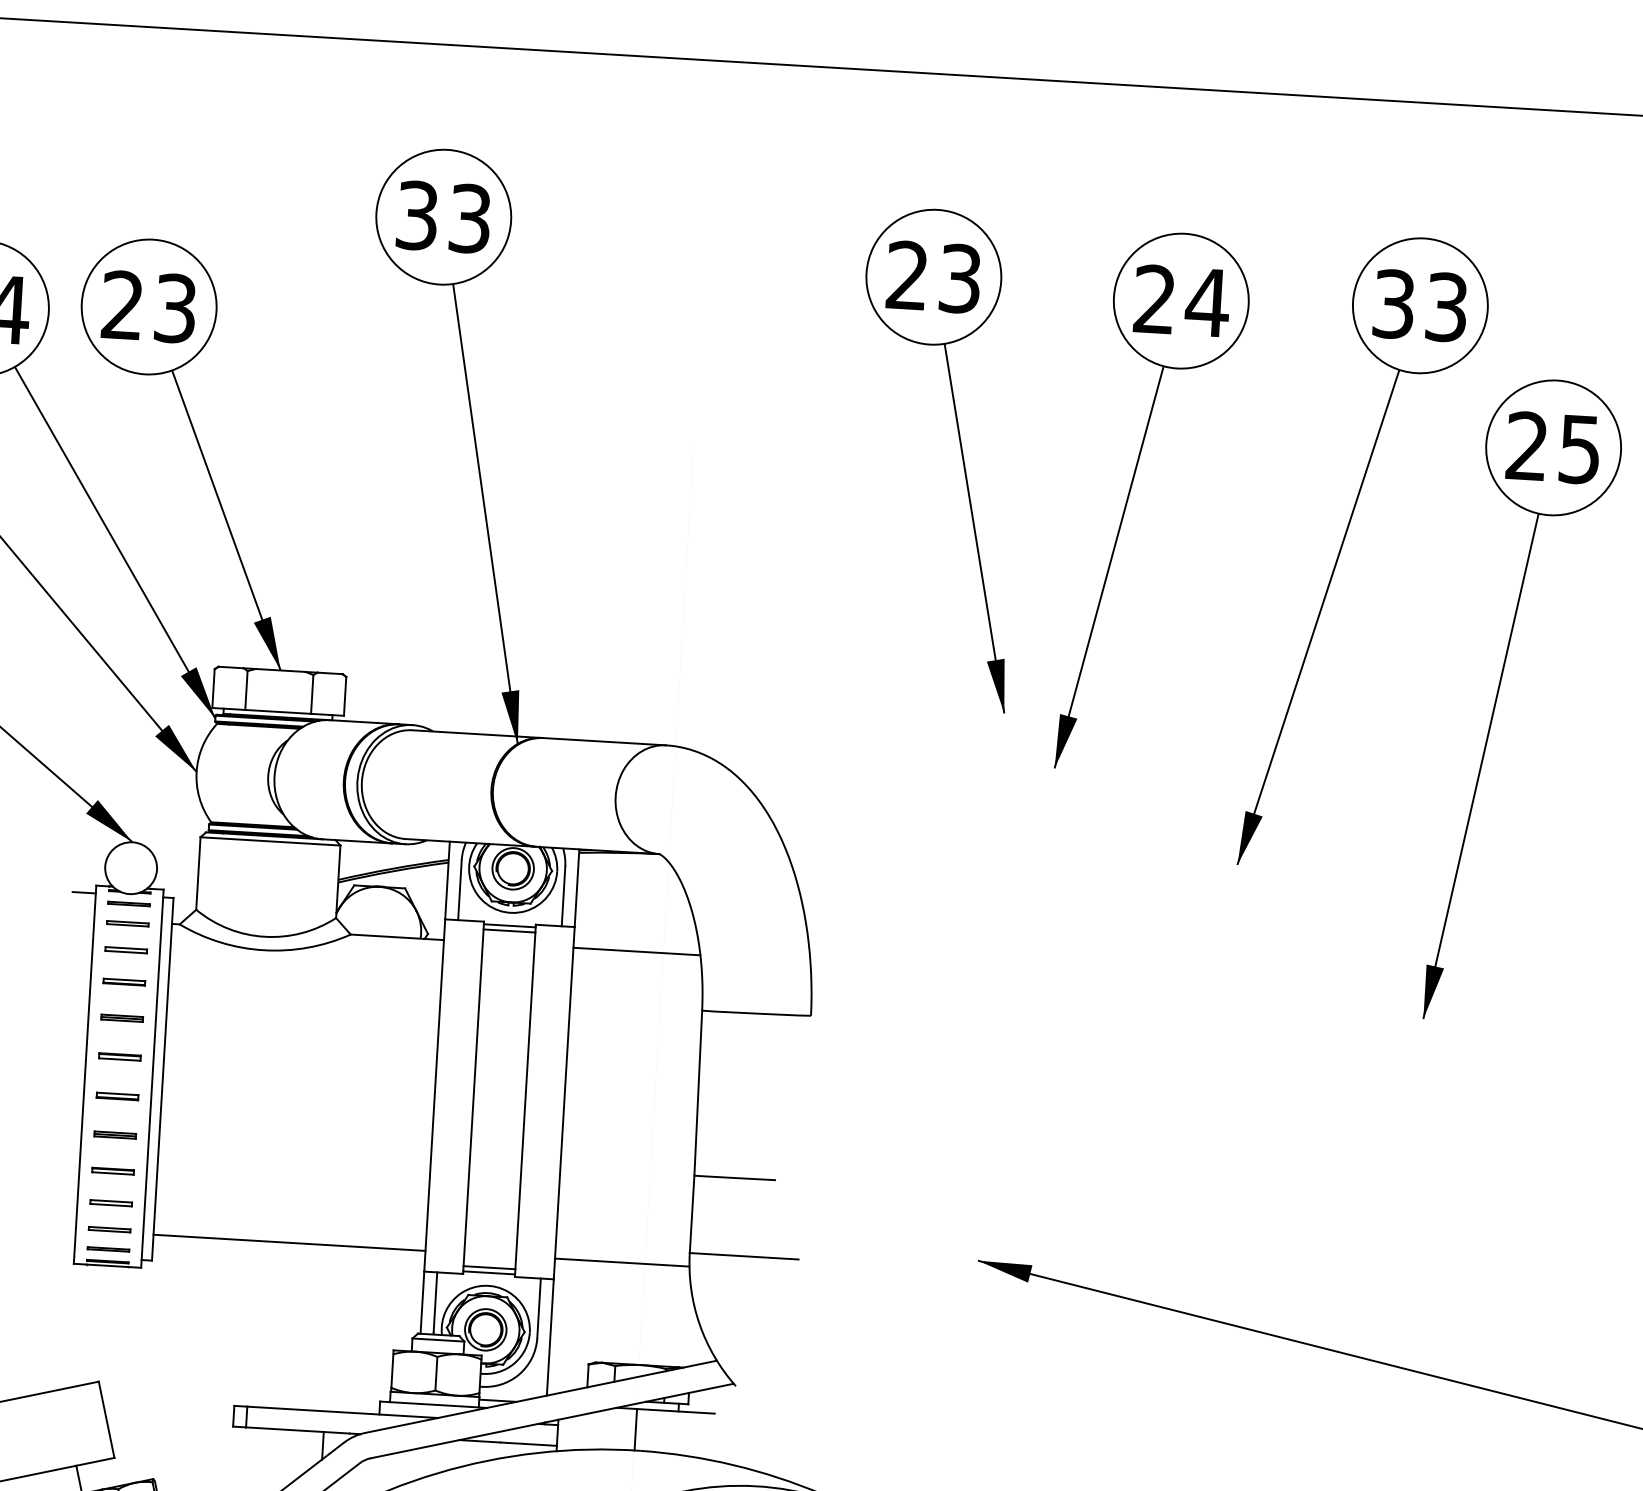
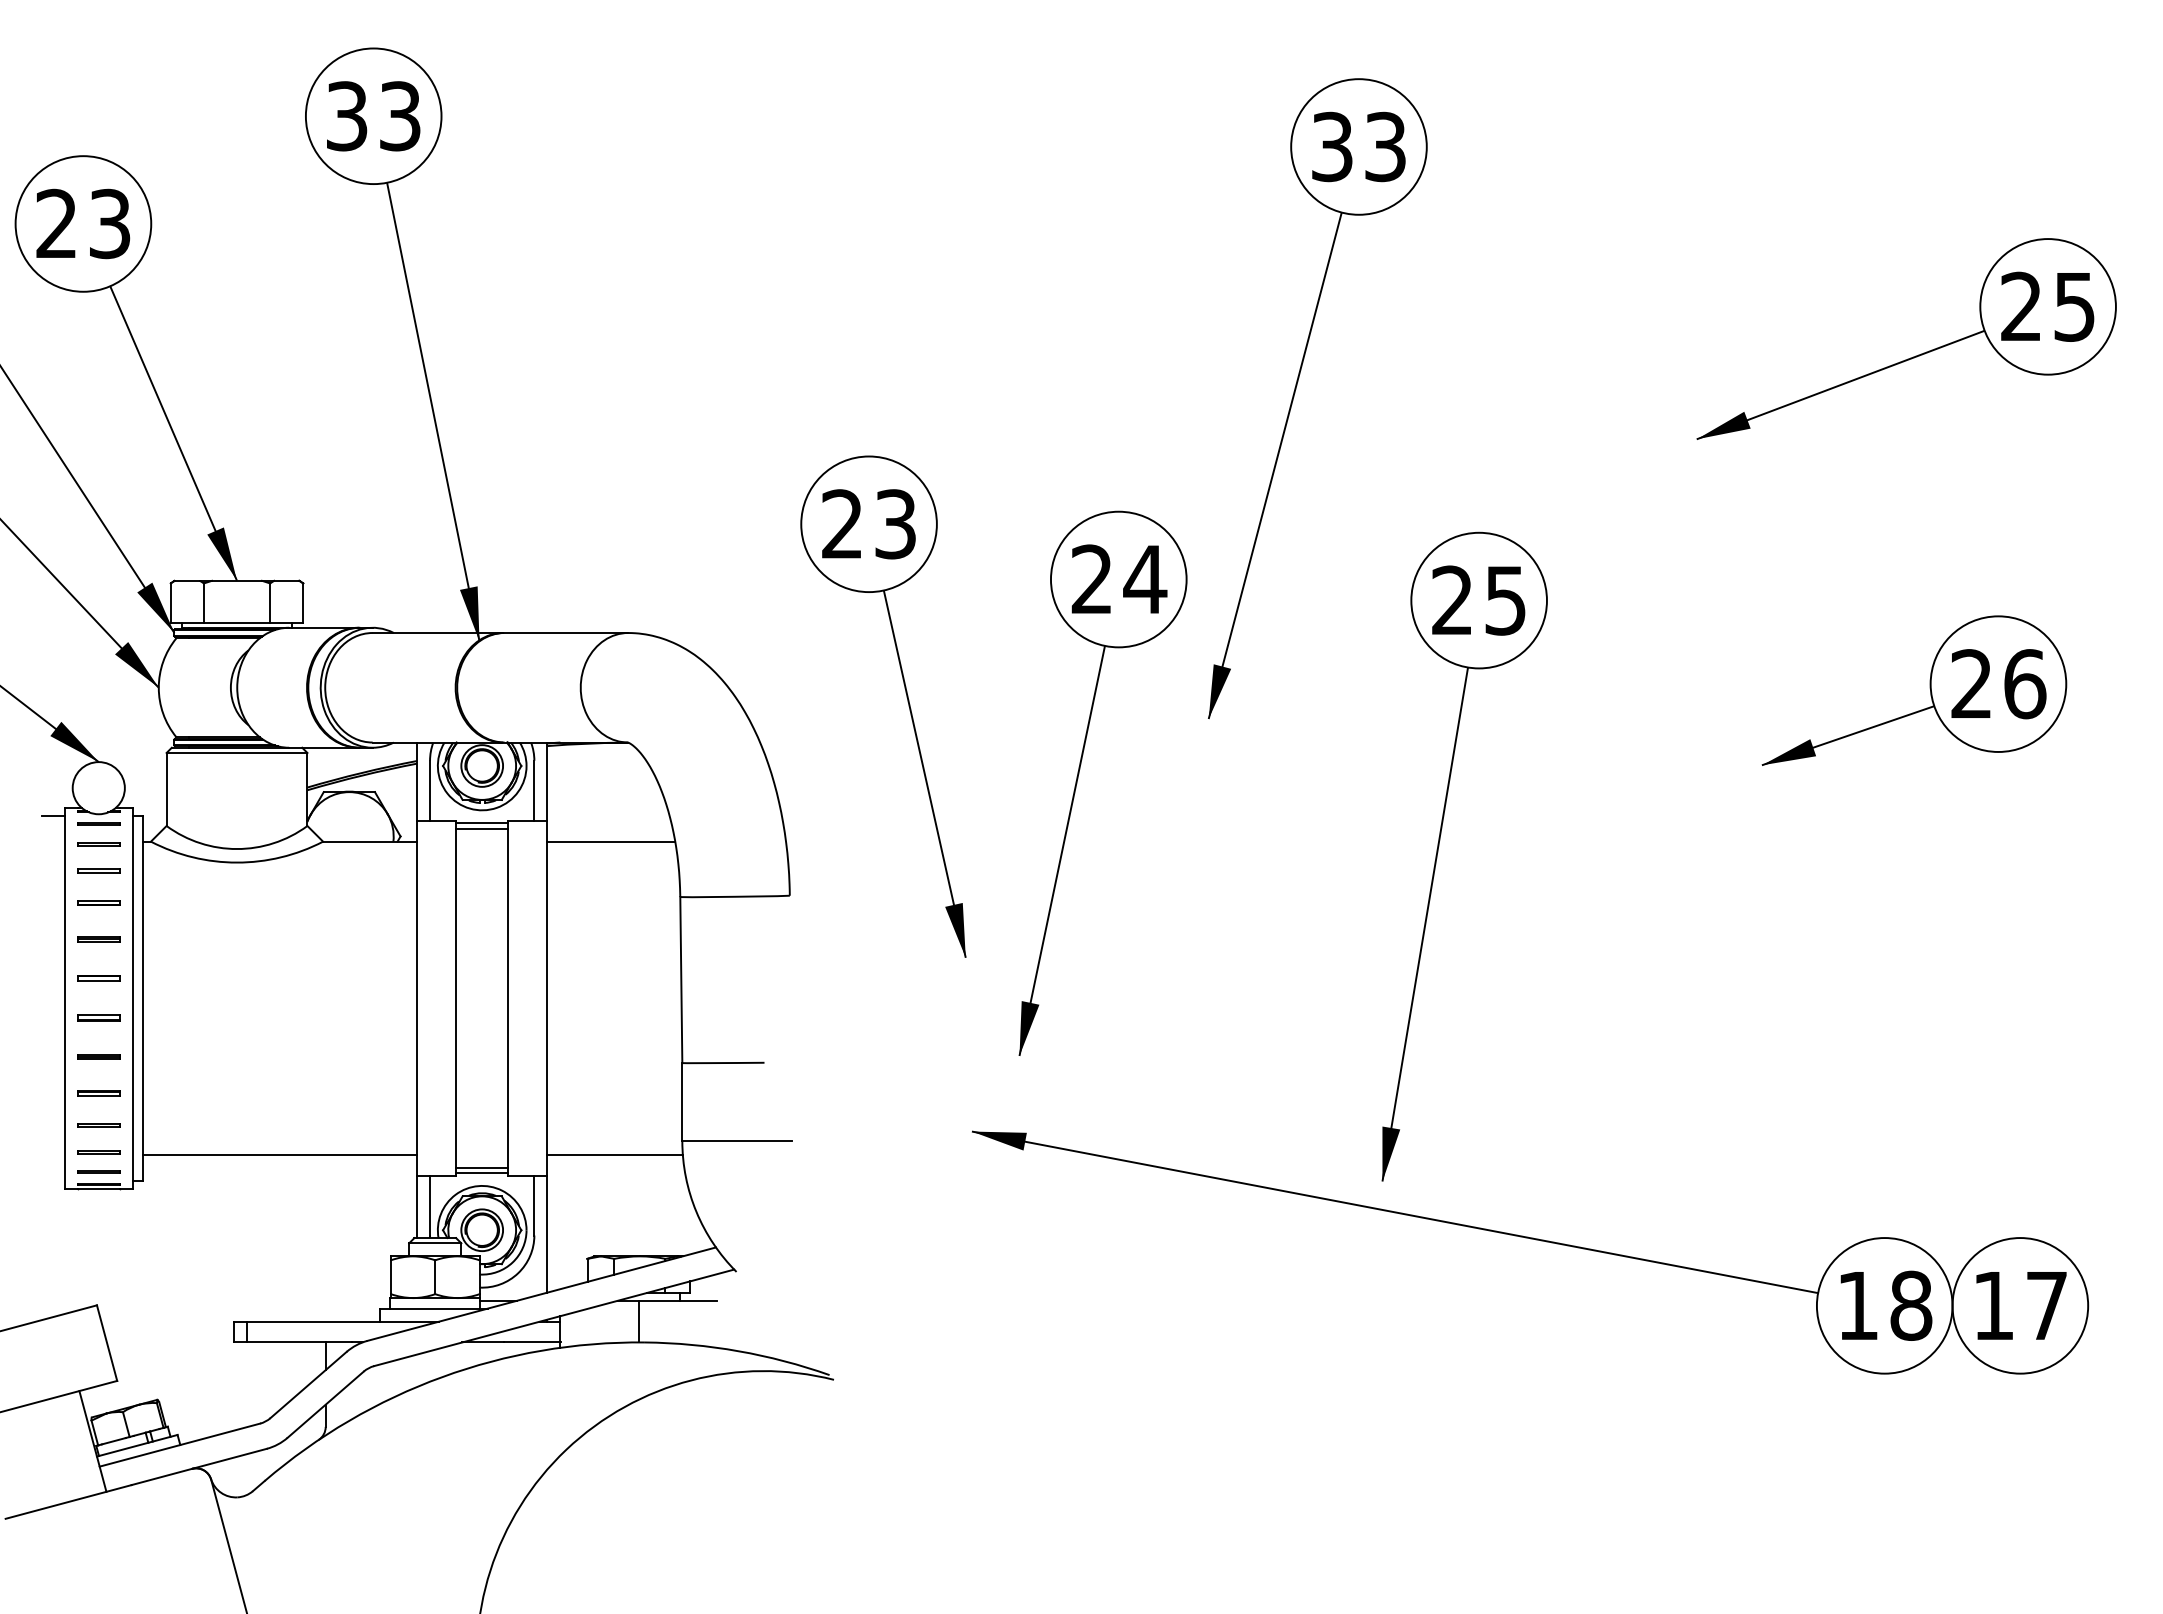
part: (961, 456) -> (907, 702), moved
part: (1129, 497) -> (1078, 779), moved
part: (1498, 695) -> (1438, 852), moved

